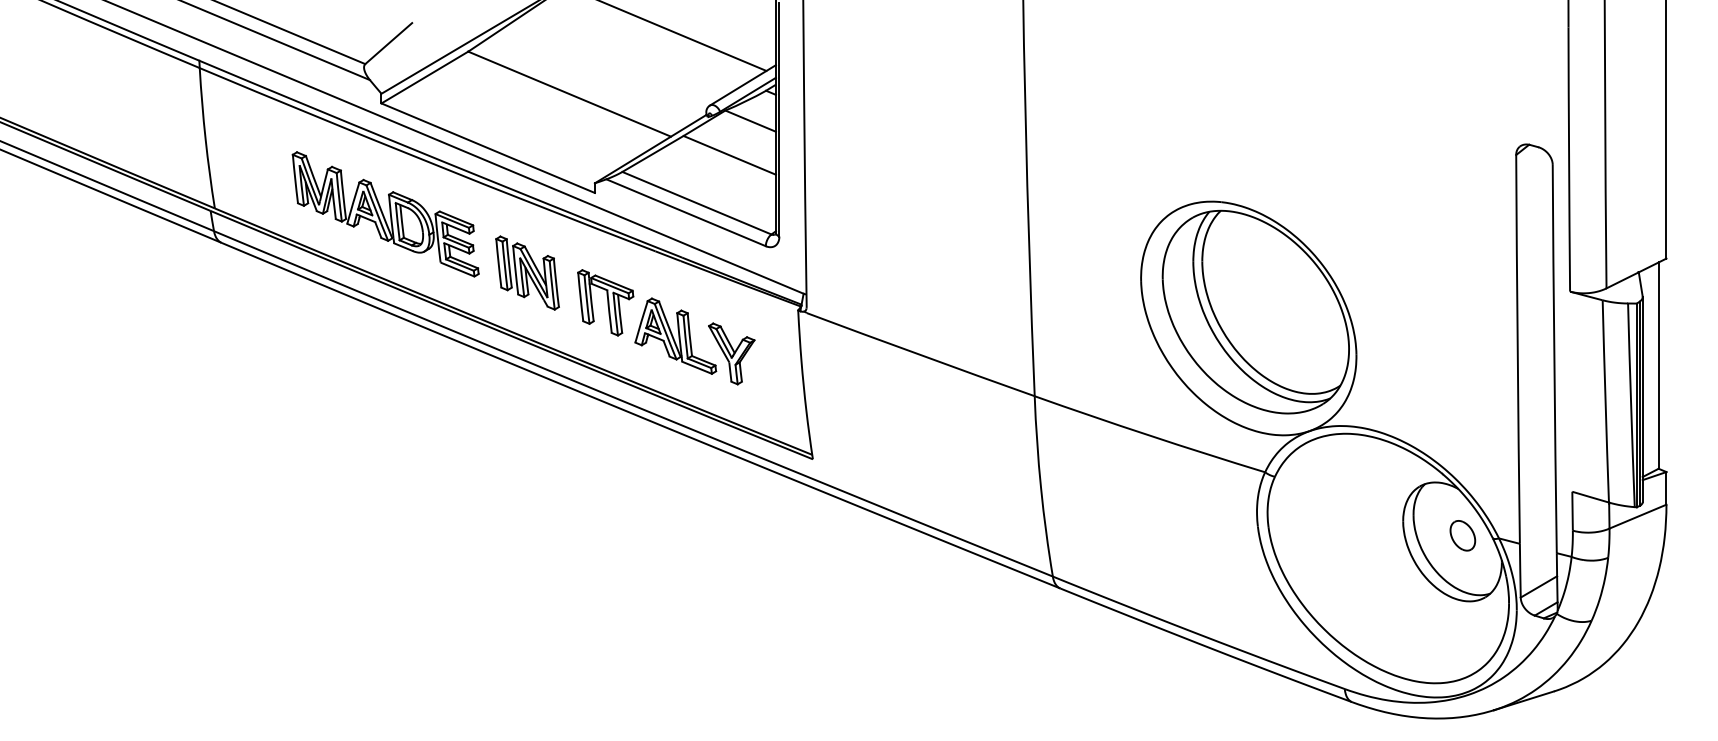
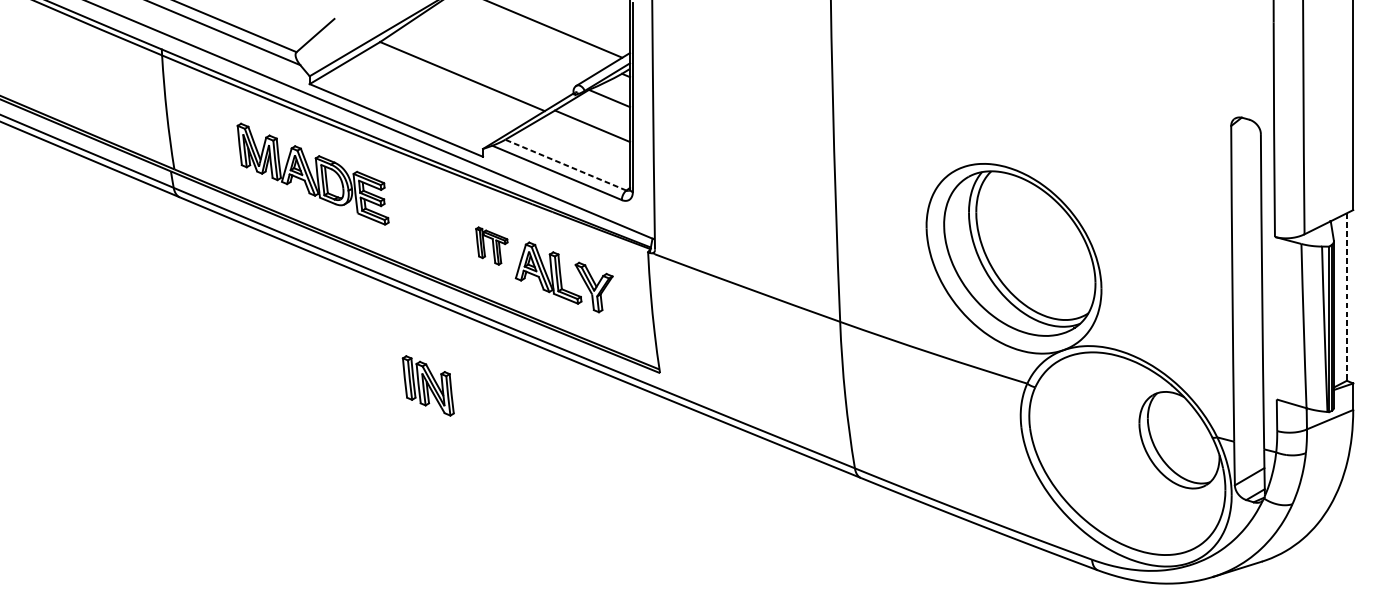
line: (696, 203) -> (565, 165), solid -> dashed
part: (527, 272) -> (428, 385), moved
part: (605, 302) -> (491, 245), size x0.7
line: (1658, 366) -> (1346, 297), solid -> dashed
part: (1462, 535) -> (1187, 434), removed

